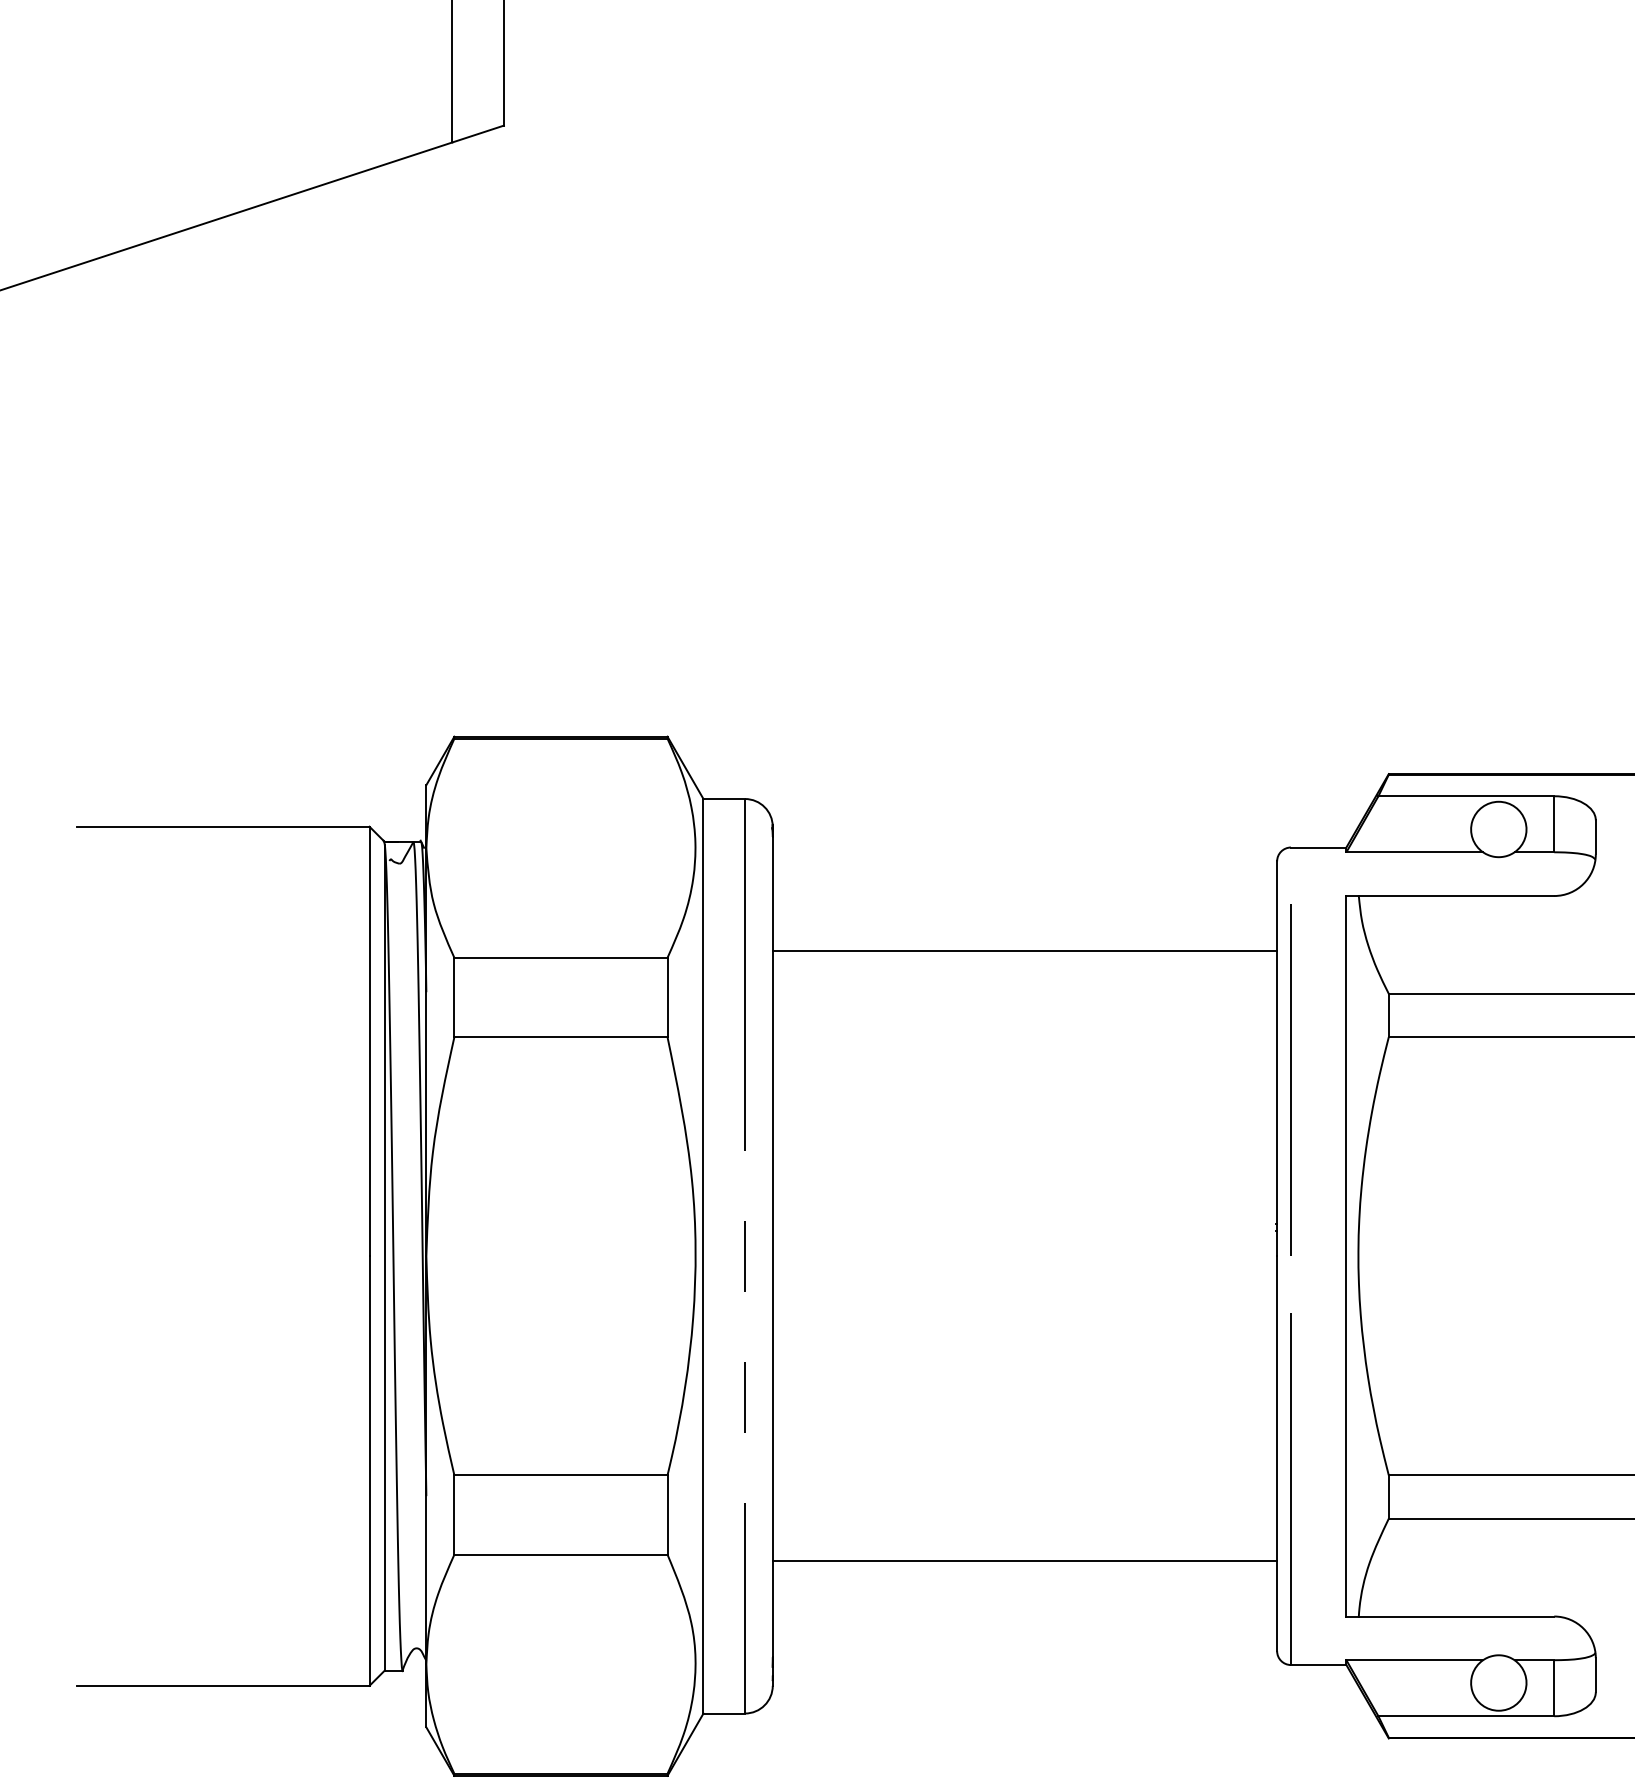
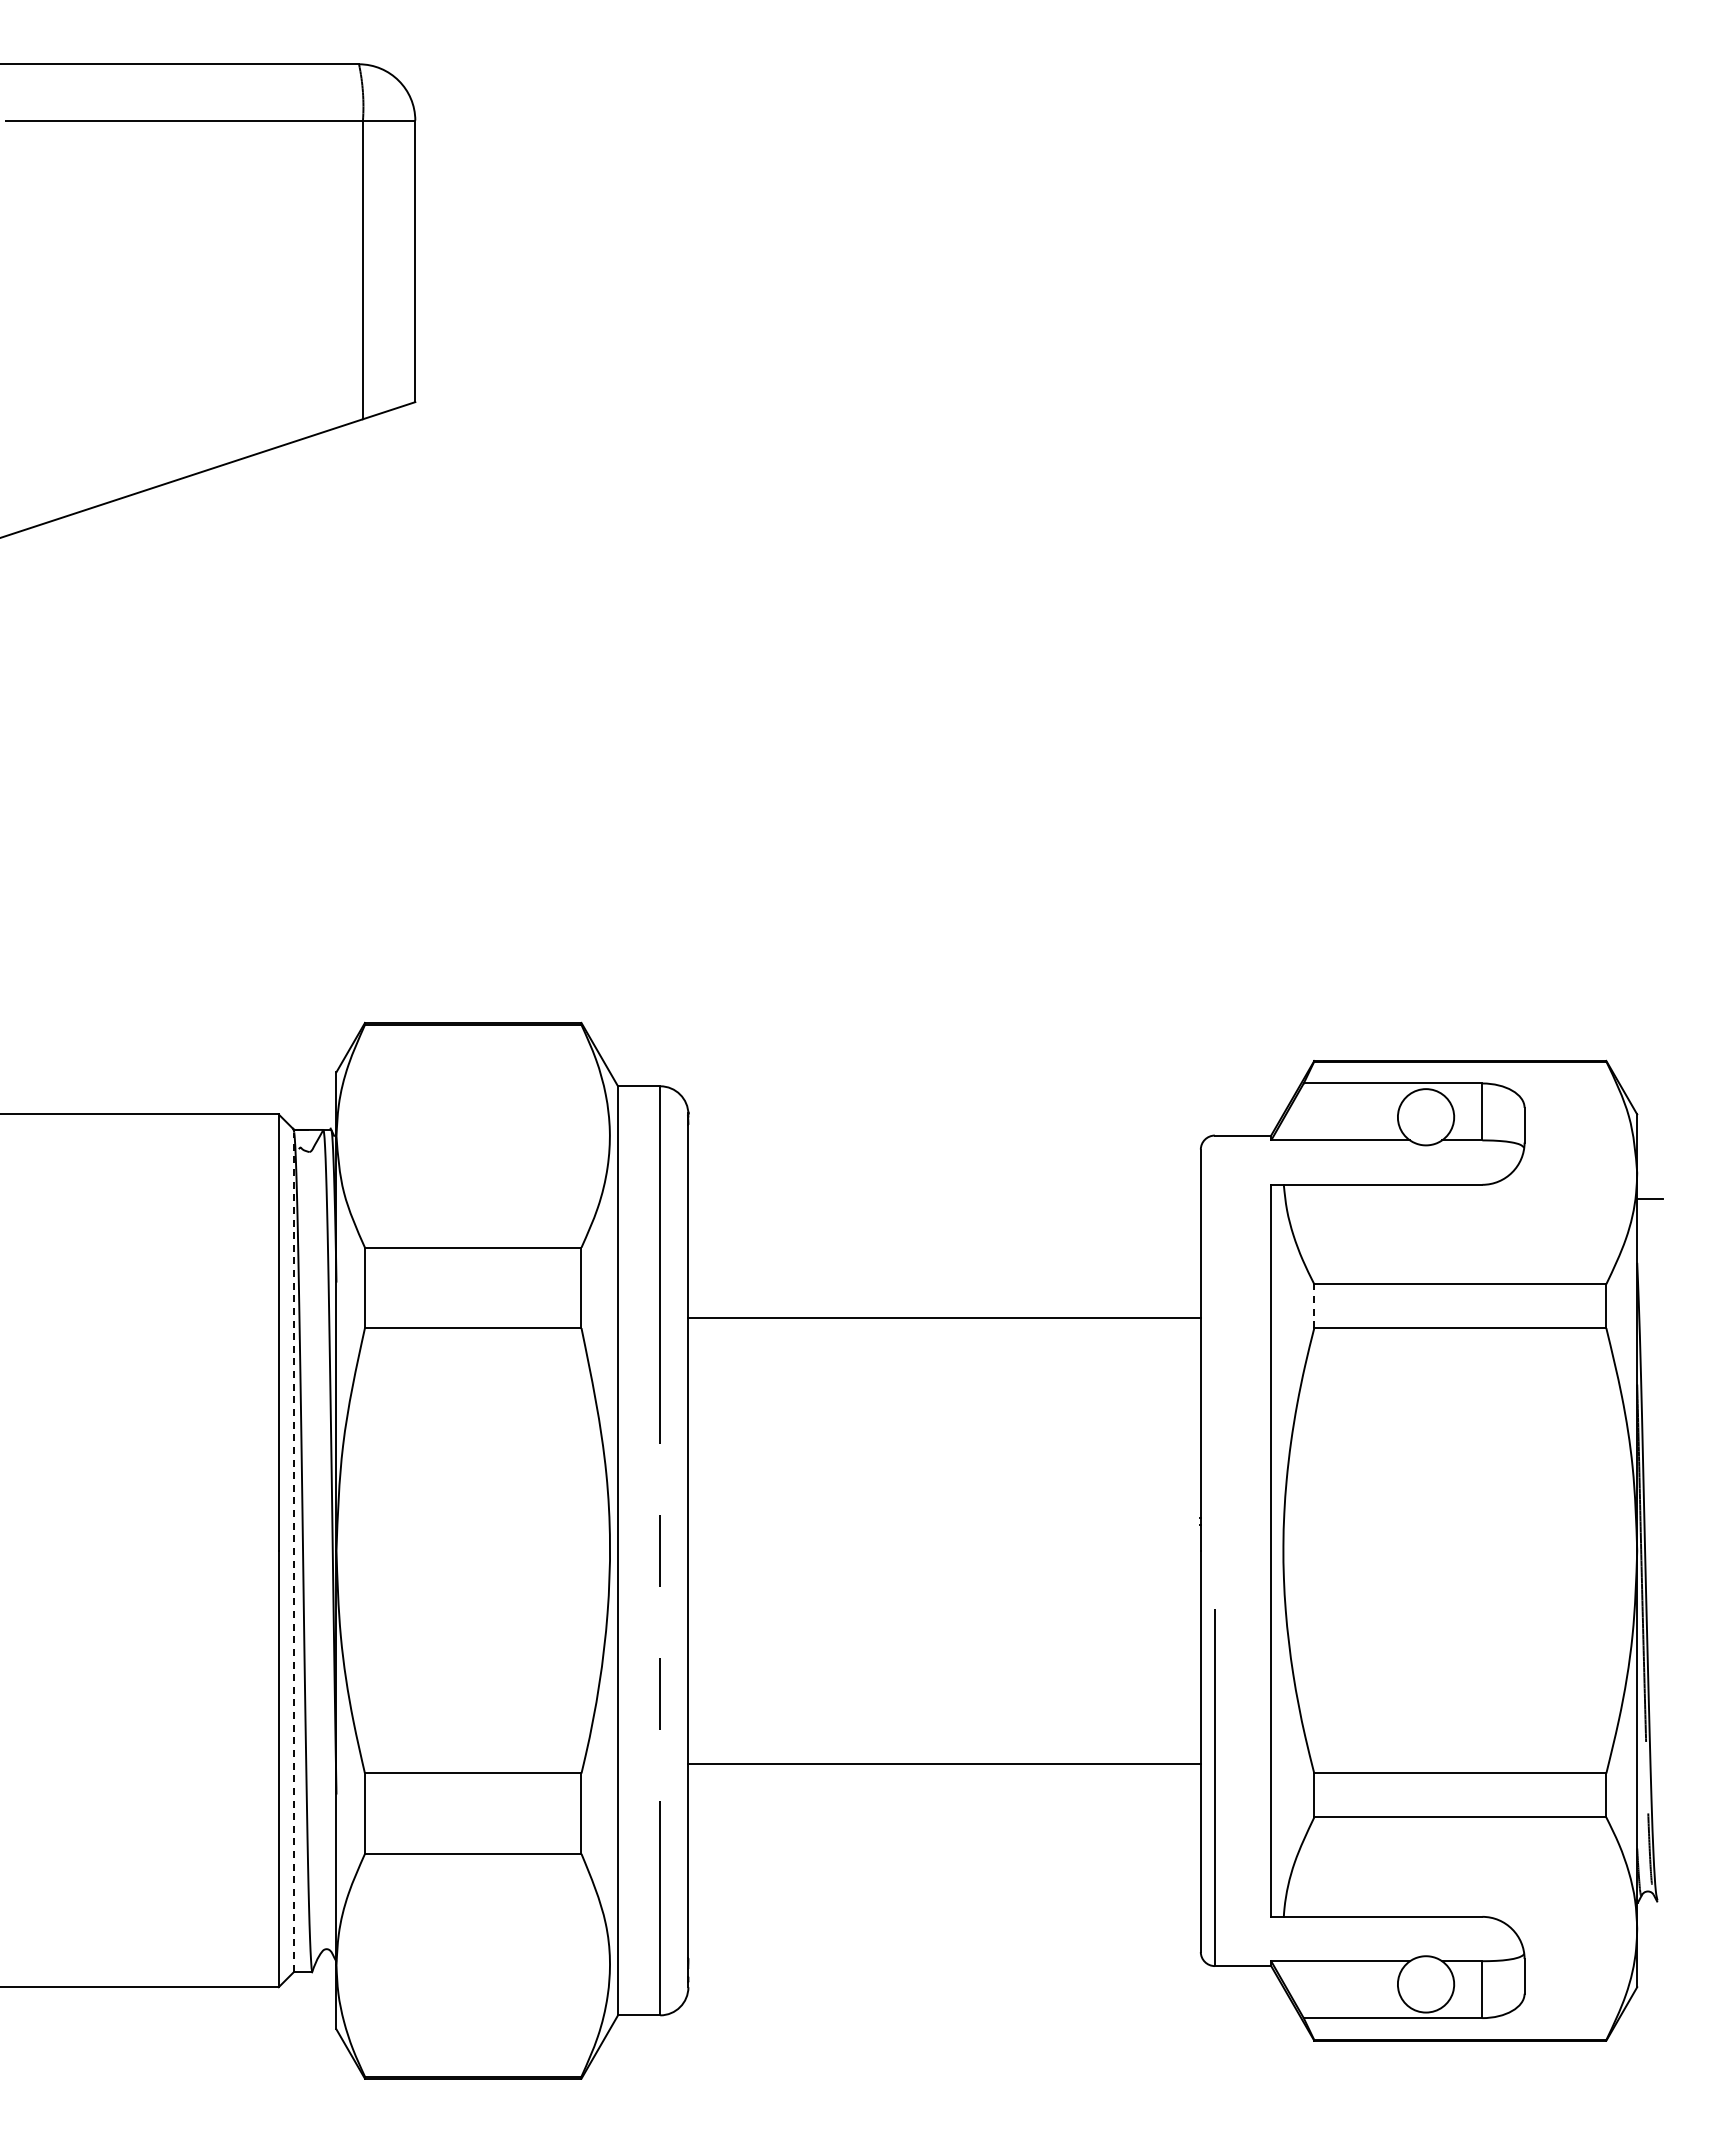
line: (1024, 951) -> (944, 1318), moved
line: (1389, 1014) -> (1314, 1305), solid -> dashed
line: (1290, 1079) -> (1214, 1371), removed
line: (385, 1257) -> (294, 1552), solid -> dashed
line: (1024, 1561) -> (944, 1763), moved

